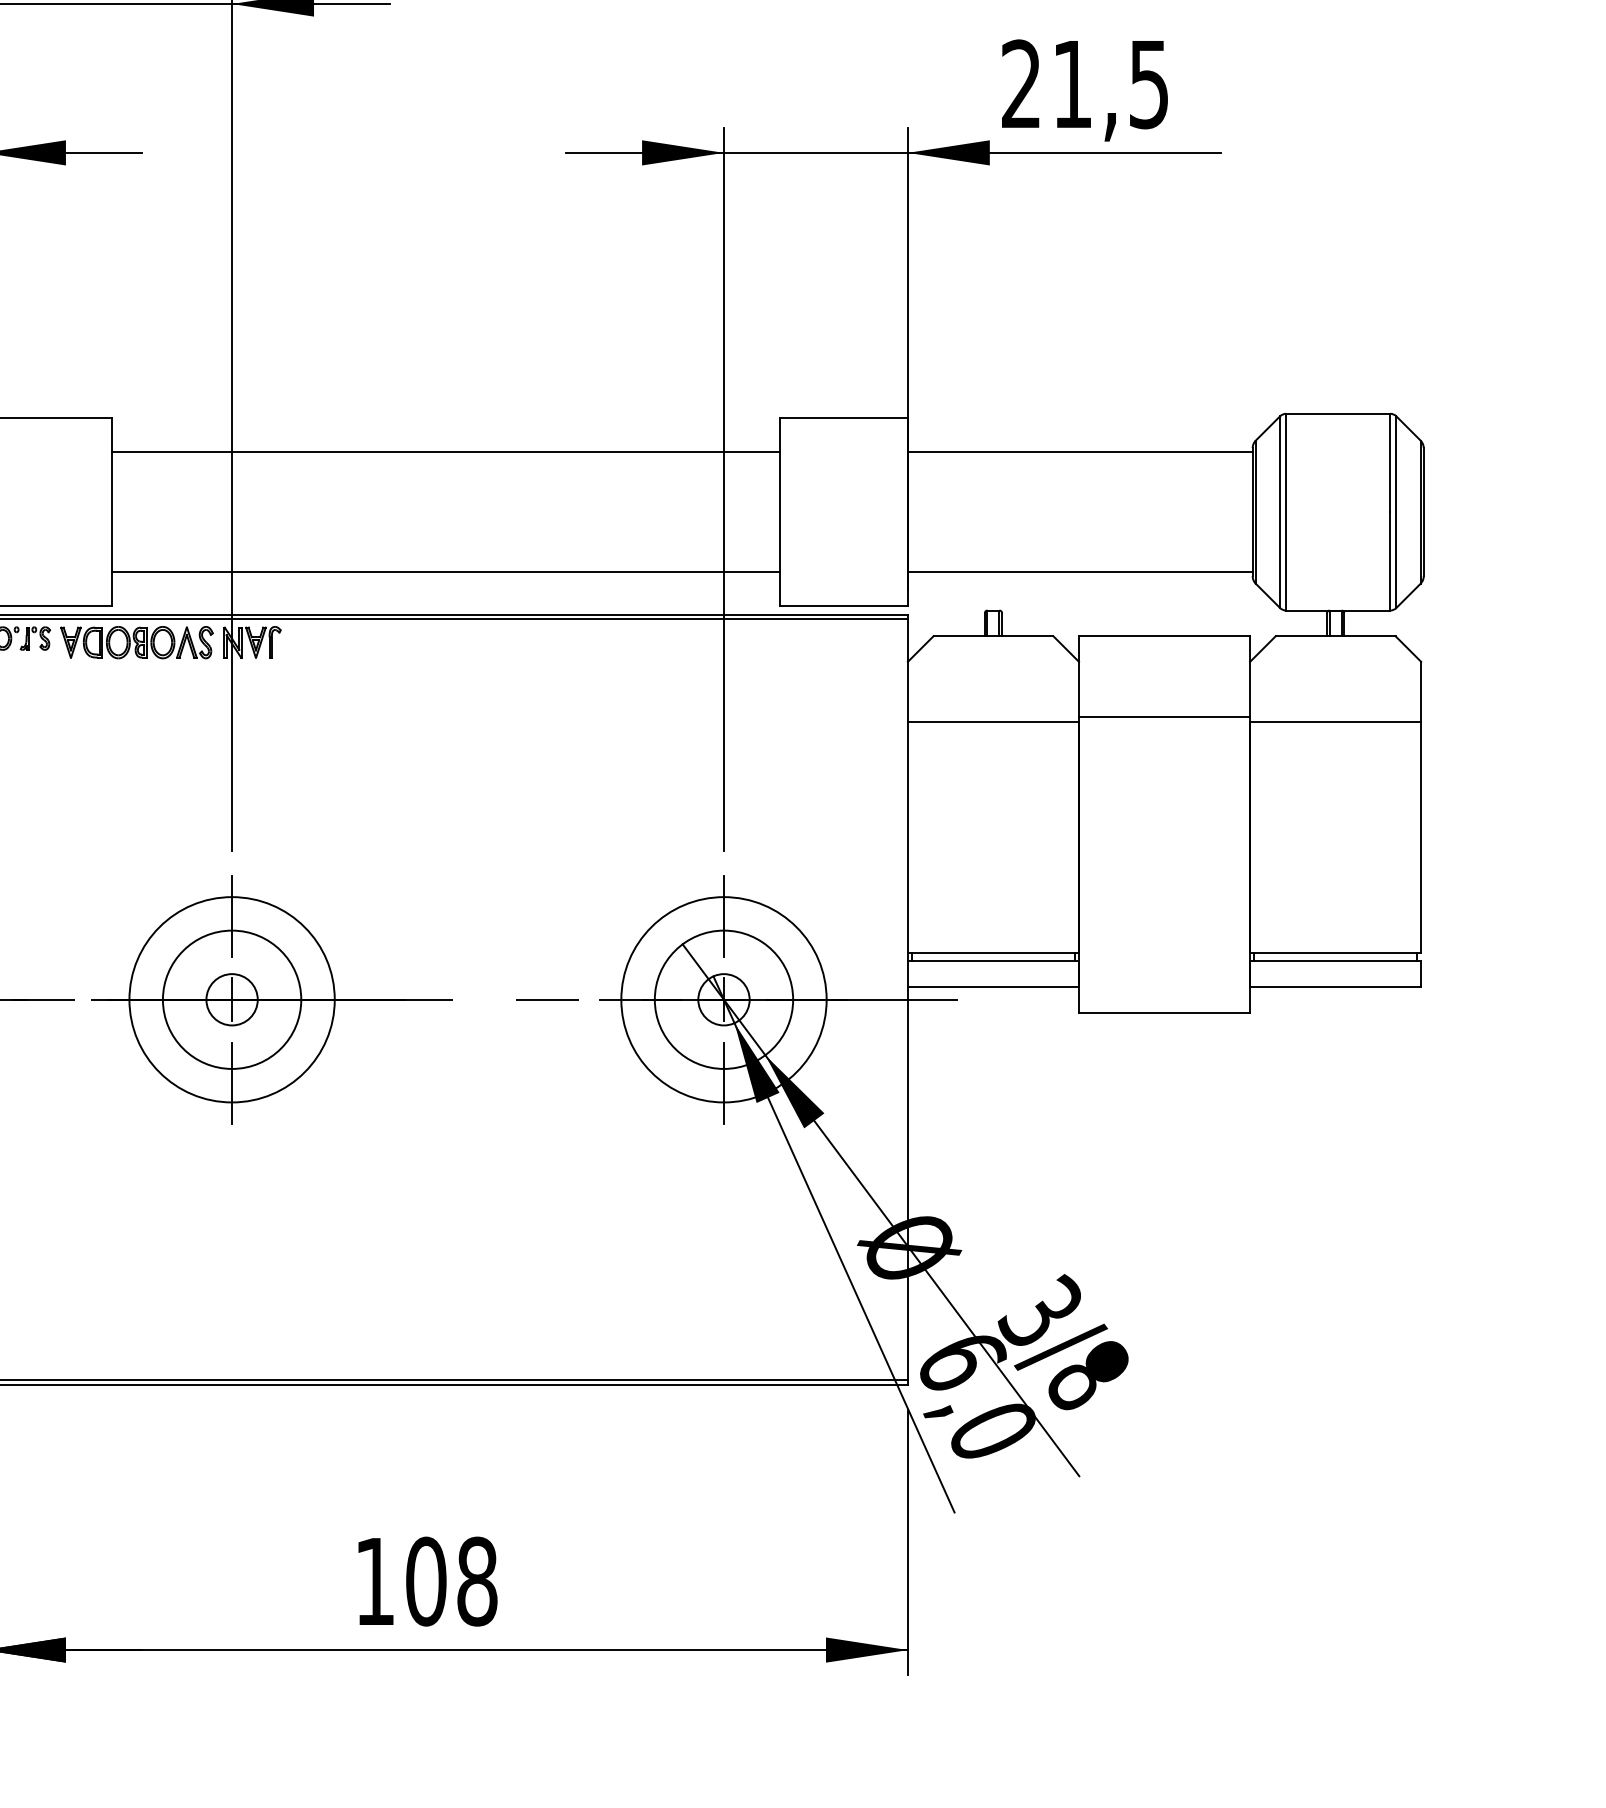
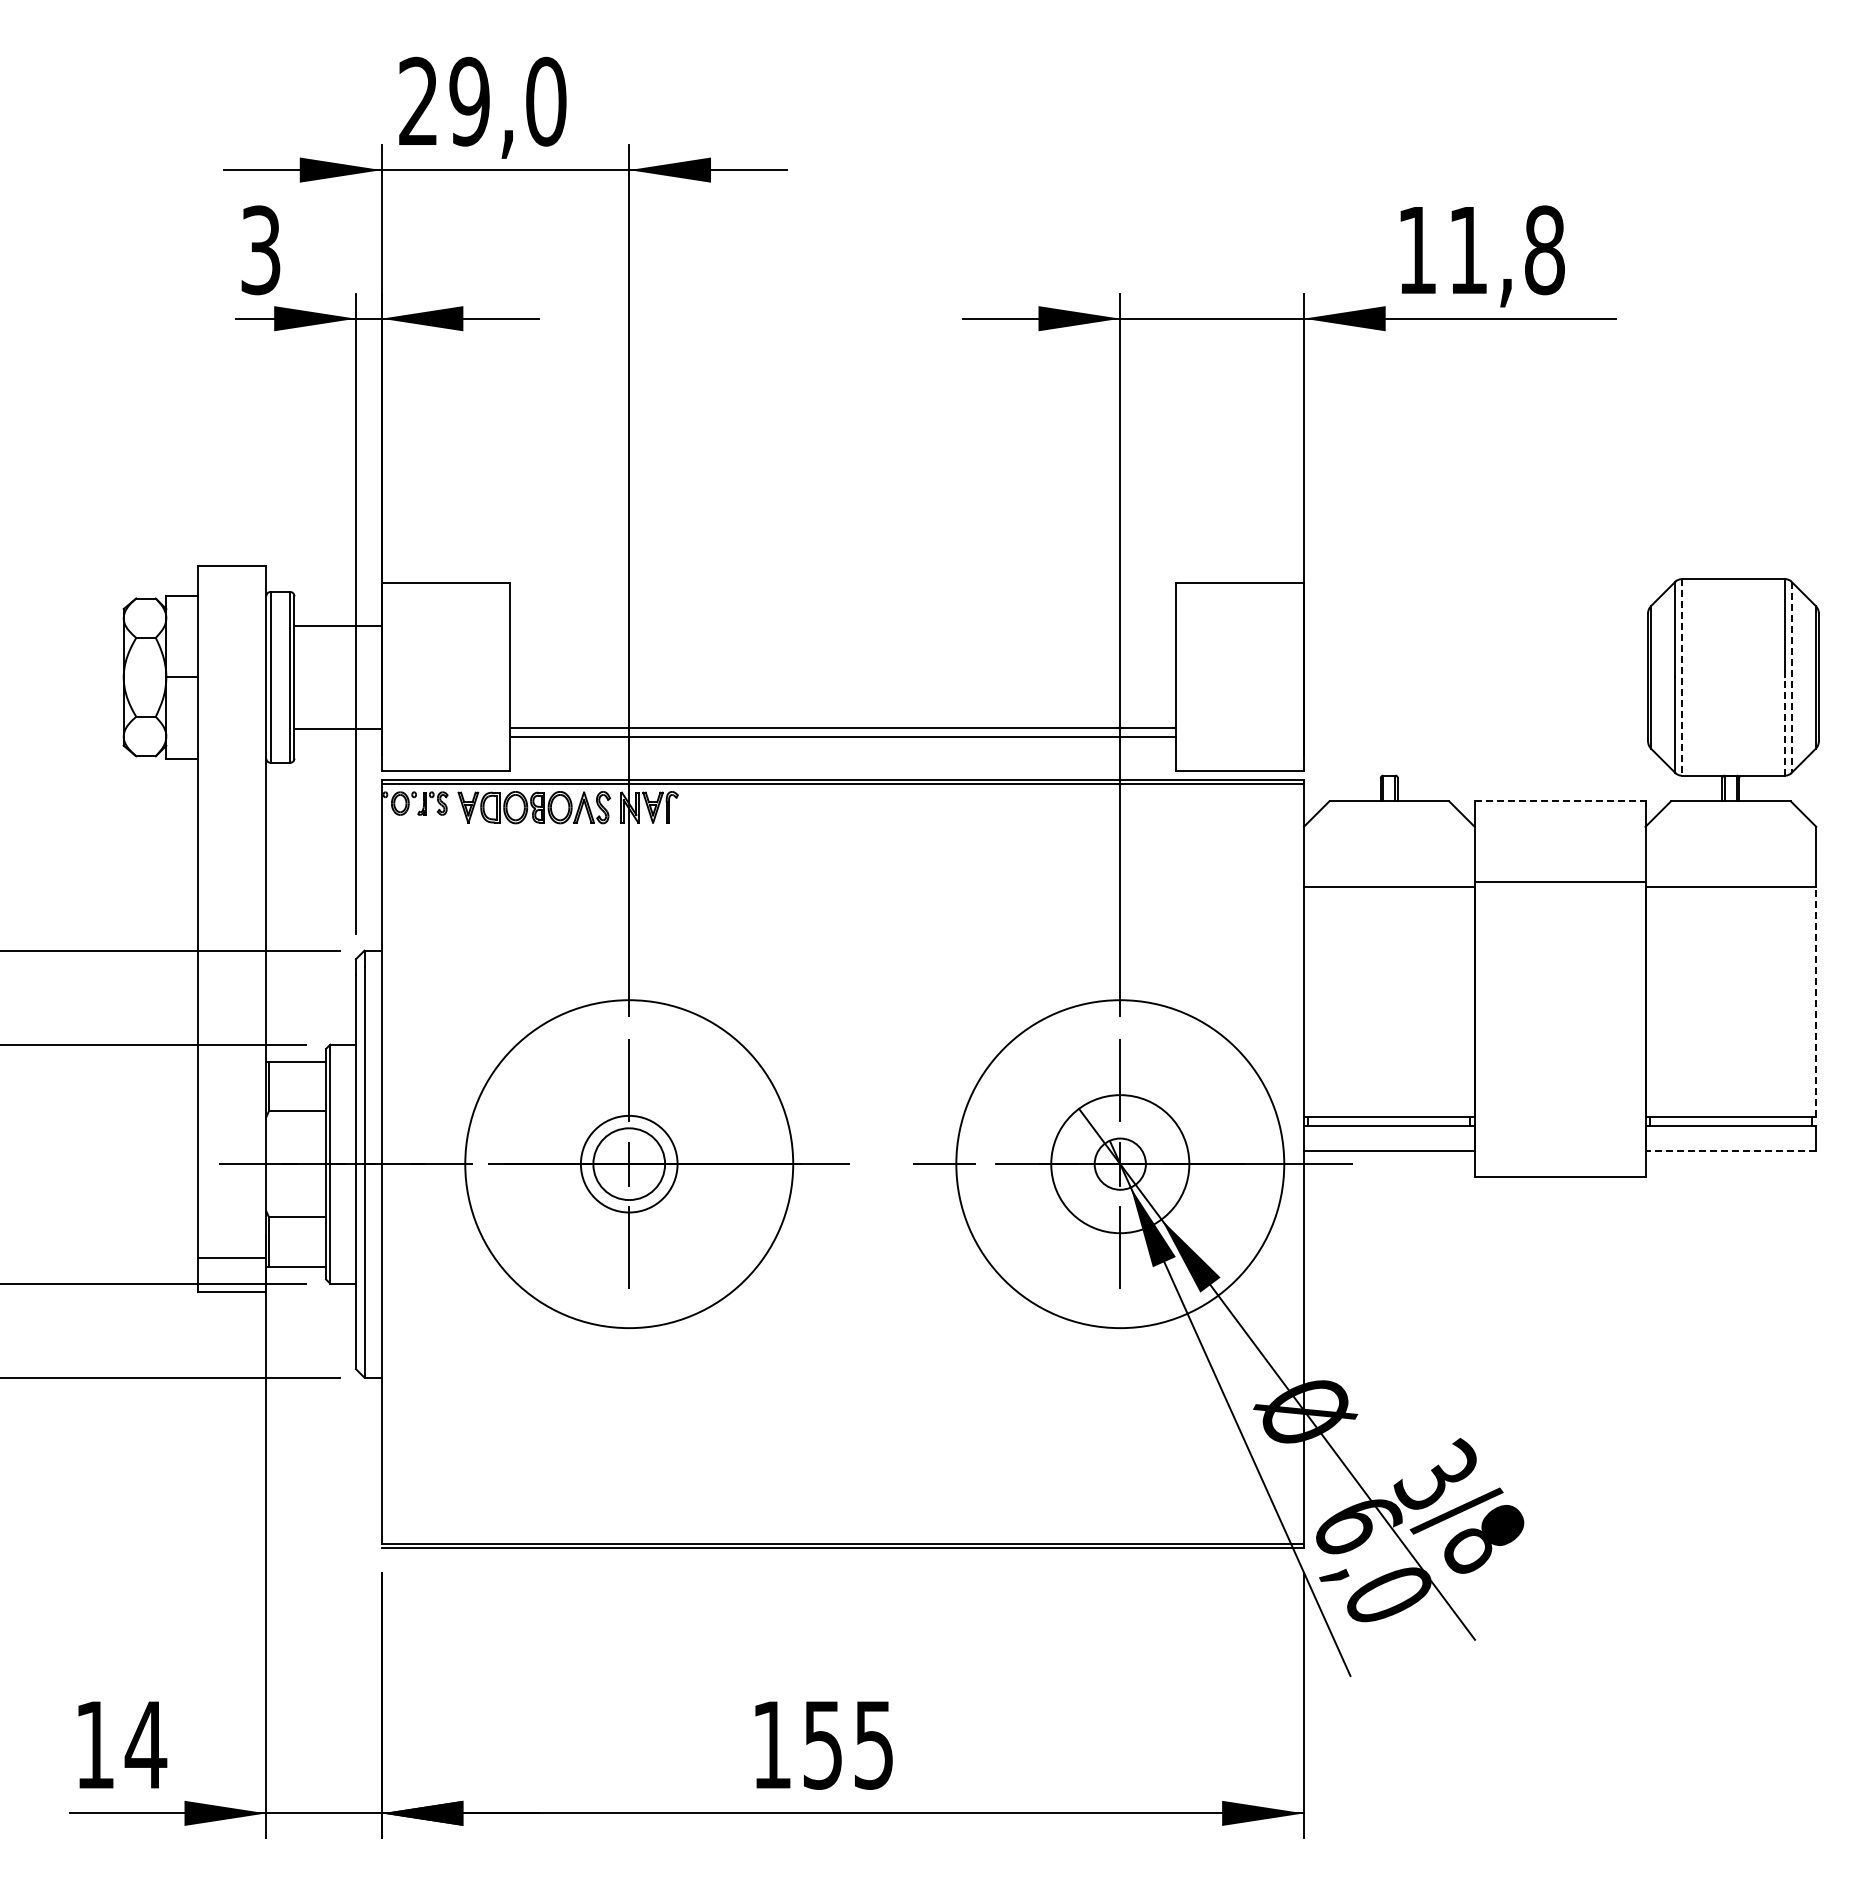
text: (1084, 84) -> (1480, 250), 21,5 -> 11,8
line: (445, 452) -> (842, 727), moved
line: (1079, 452) -> (1475, 617), removed
line: (1286, 512) -> (1681, 677), solid -> dashed
line: (1396, 512) -> (1791, 677), solid -> dashed
line: (1390, 561) -> (1785, 726), solid -> dashed
line: (1079, 572) -> (1475, 737), removed
line: (1164, 636) -> (1560, 801), solid -> dashed
line: (1421, 836) -> (1816, 1001), solid -> dashed
line: (1335, 987) -> (1730, 1151), solid -> dashed
circle: (231, 999) -> (628, 1163), size x1.4
circle: (231, 999) -> (628, 1163), size x1.6
circle: (723, 999) -> (1119, 1163), size x1.6
circle: (232, 1000) -> (629, 1164), size x0.7
text: (451, 1581) -> (848, 1744), 108 -> 155

